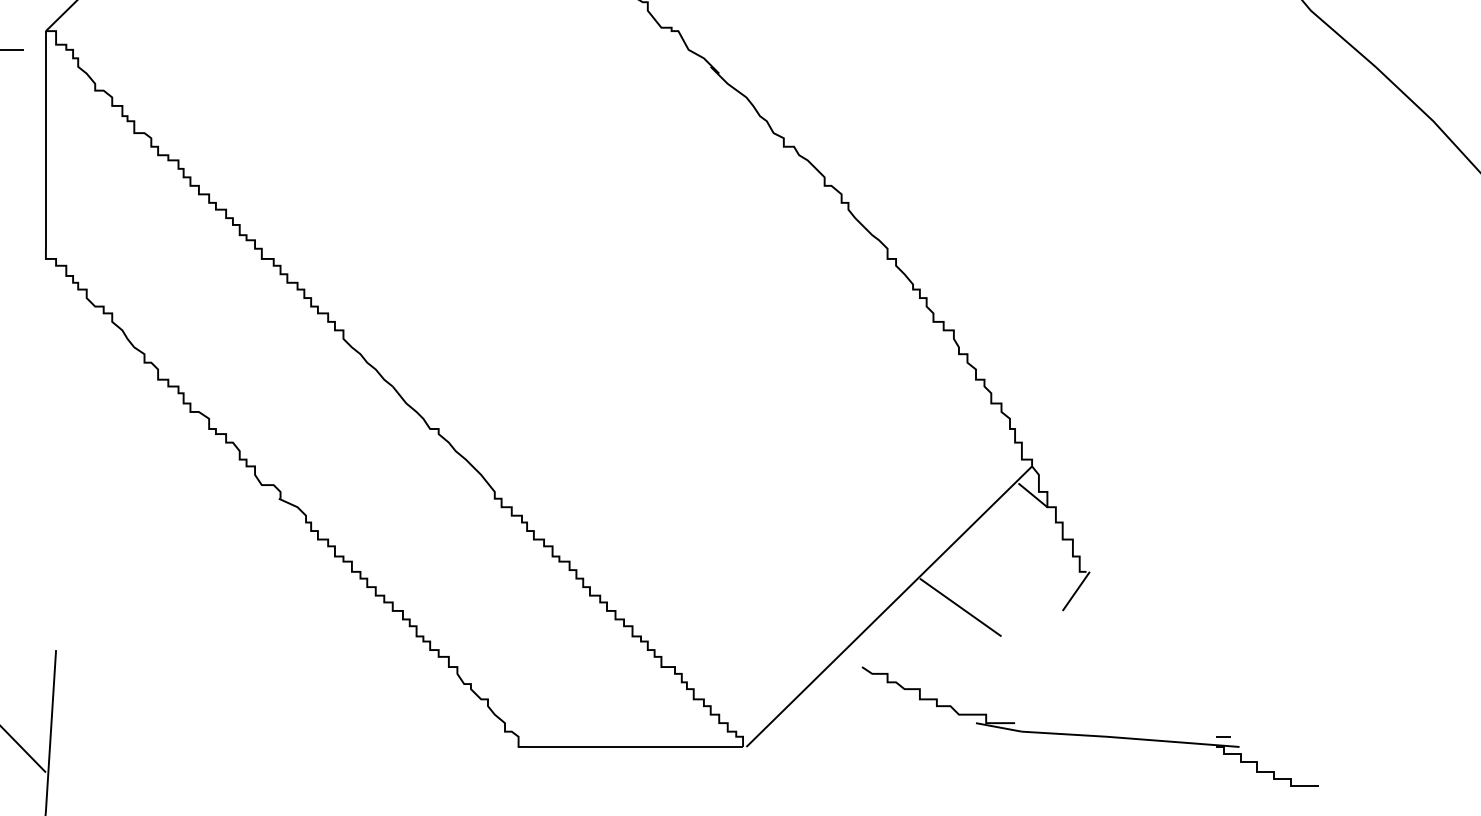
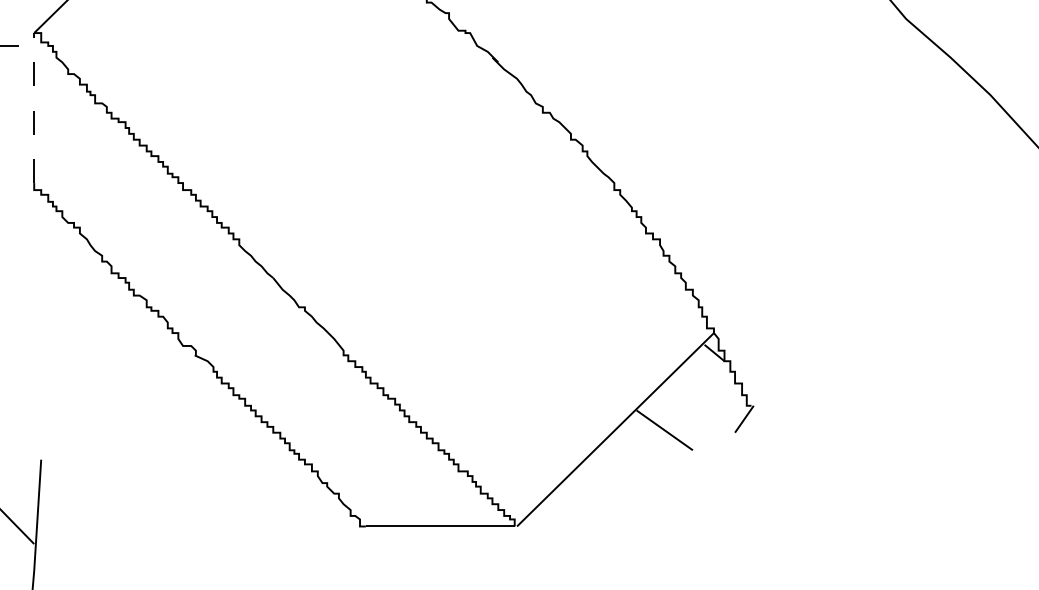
line: (46, 140) -> (34, 108), solid -> dashed
part: (1089, 725) -> (753, 511), removed

